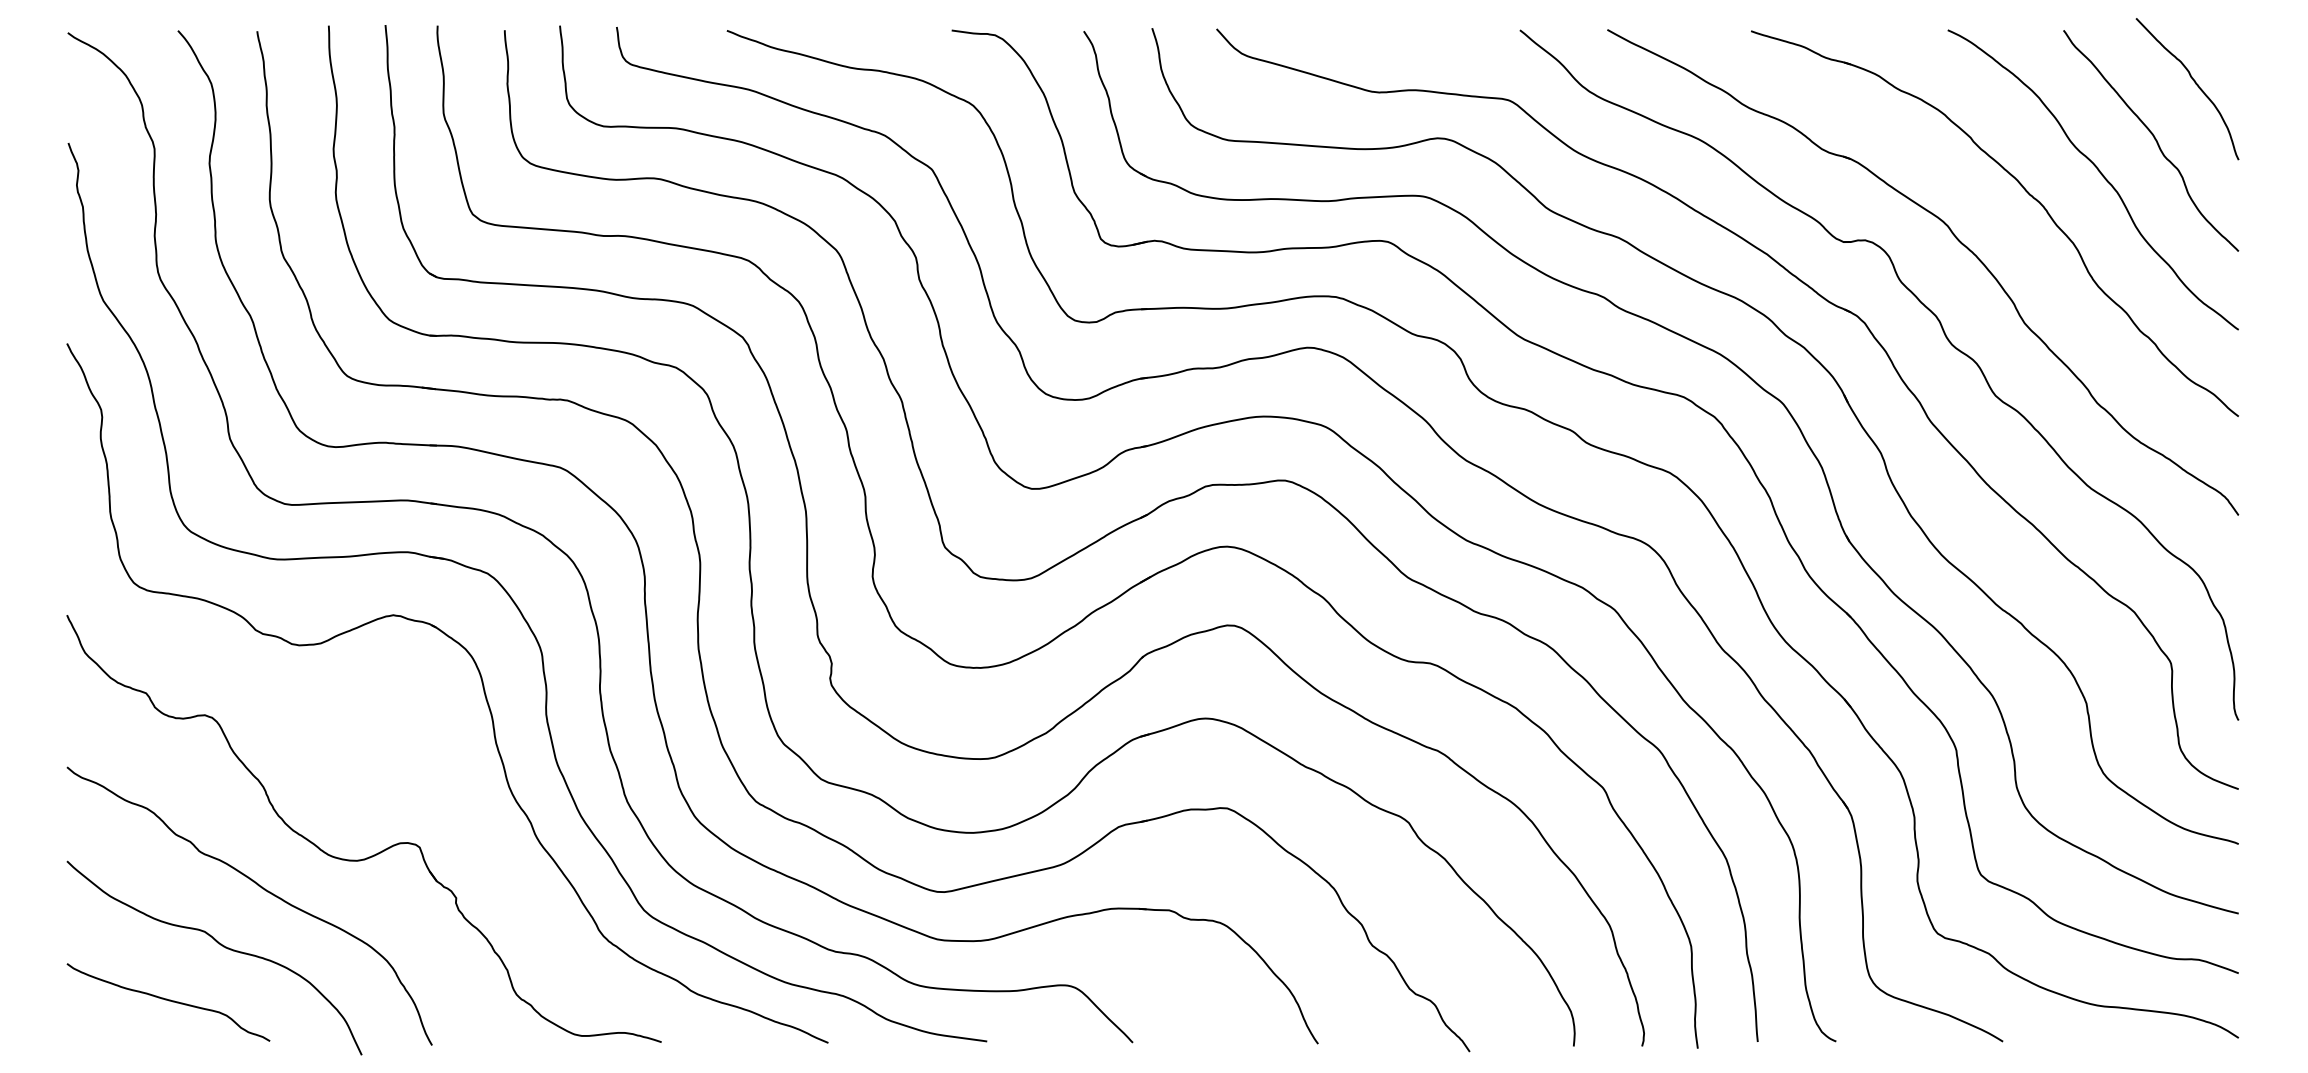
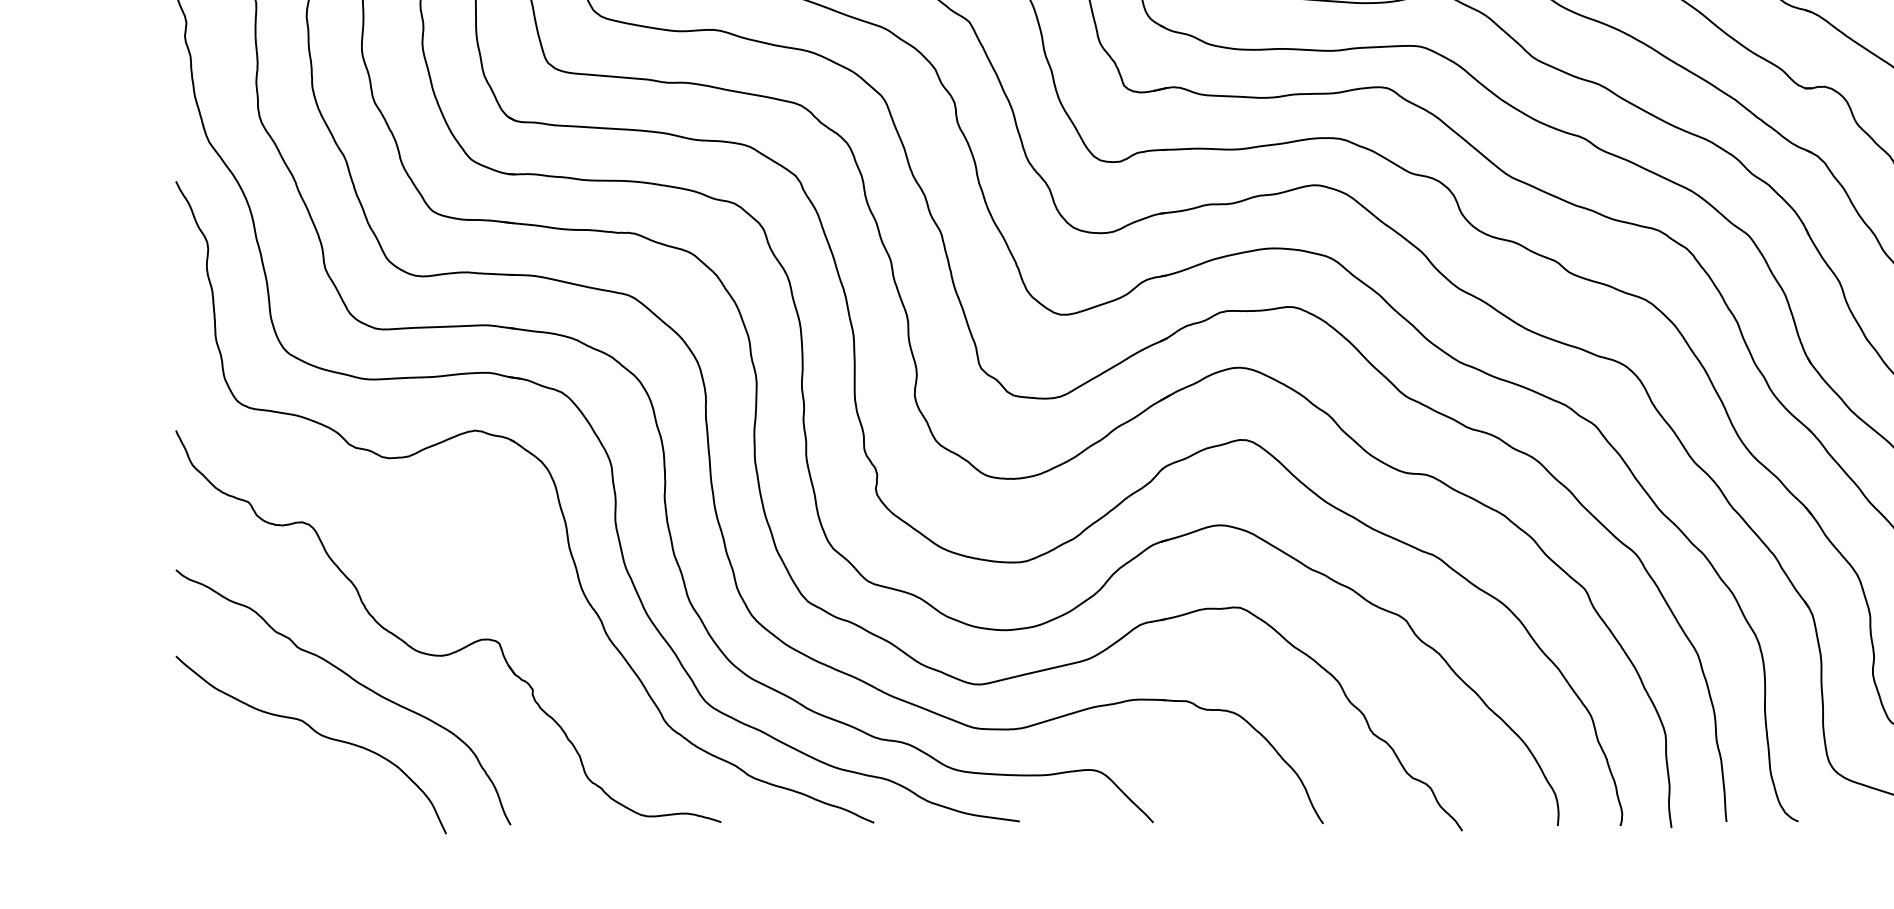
curve: (168, 1001) -> (269, 784), removed

